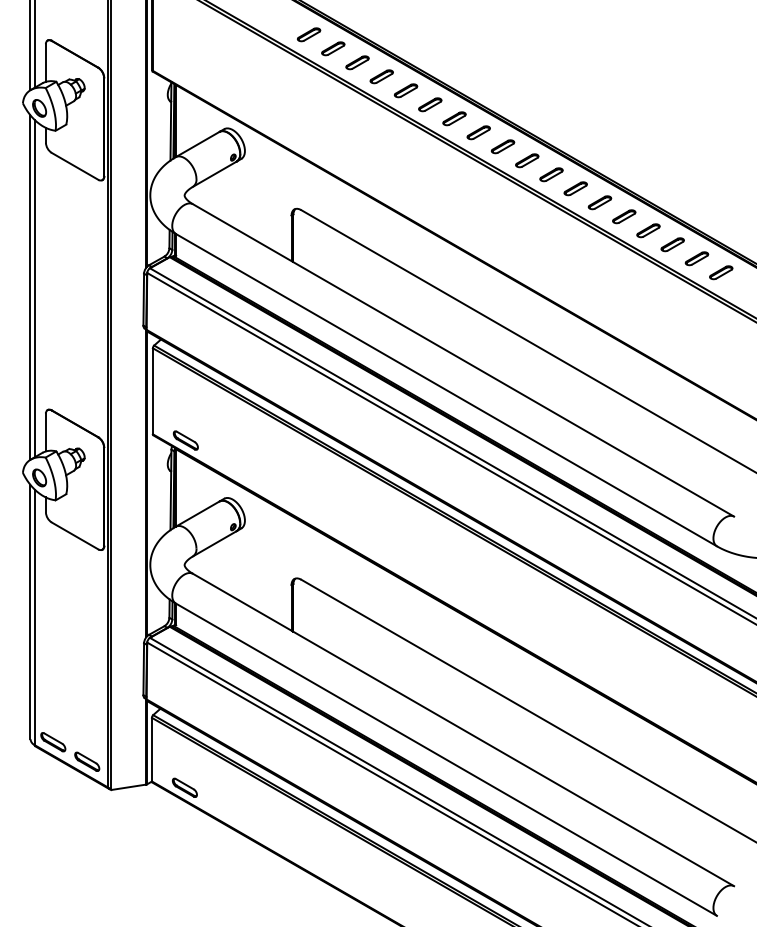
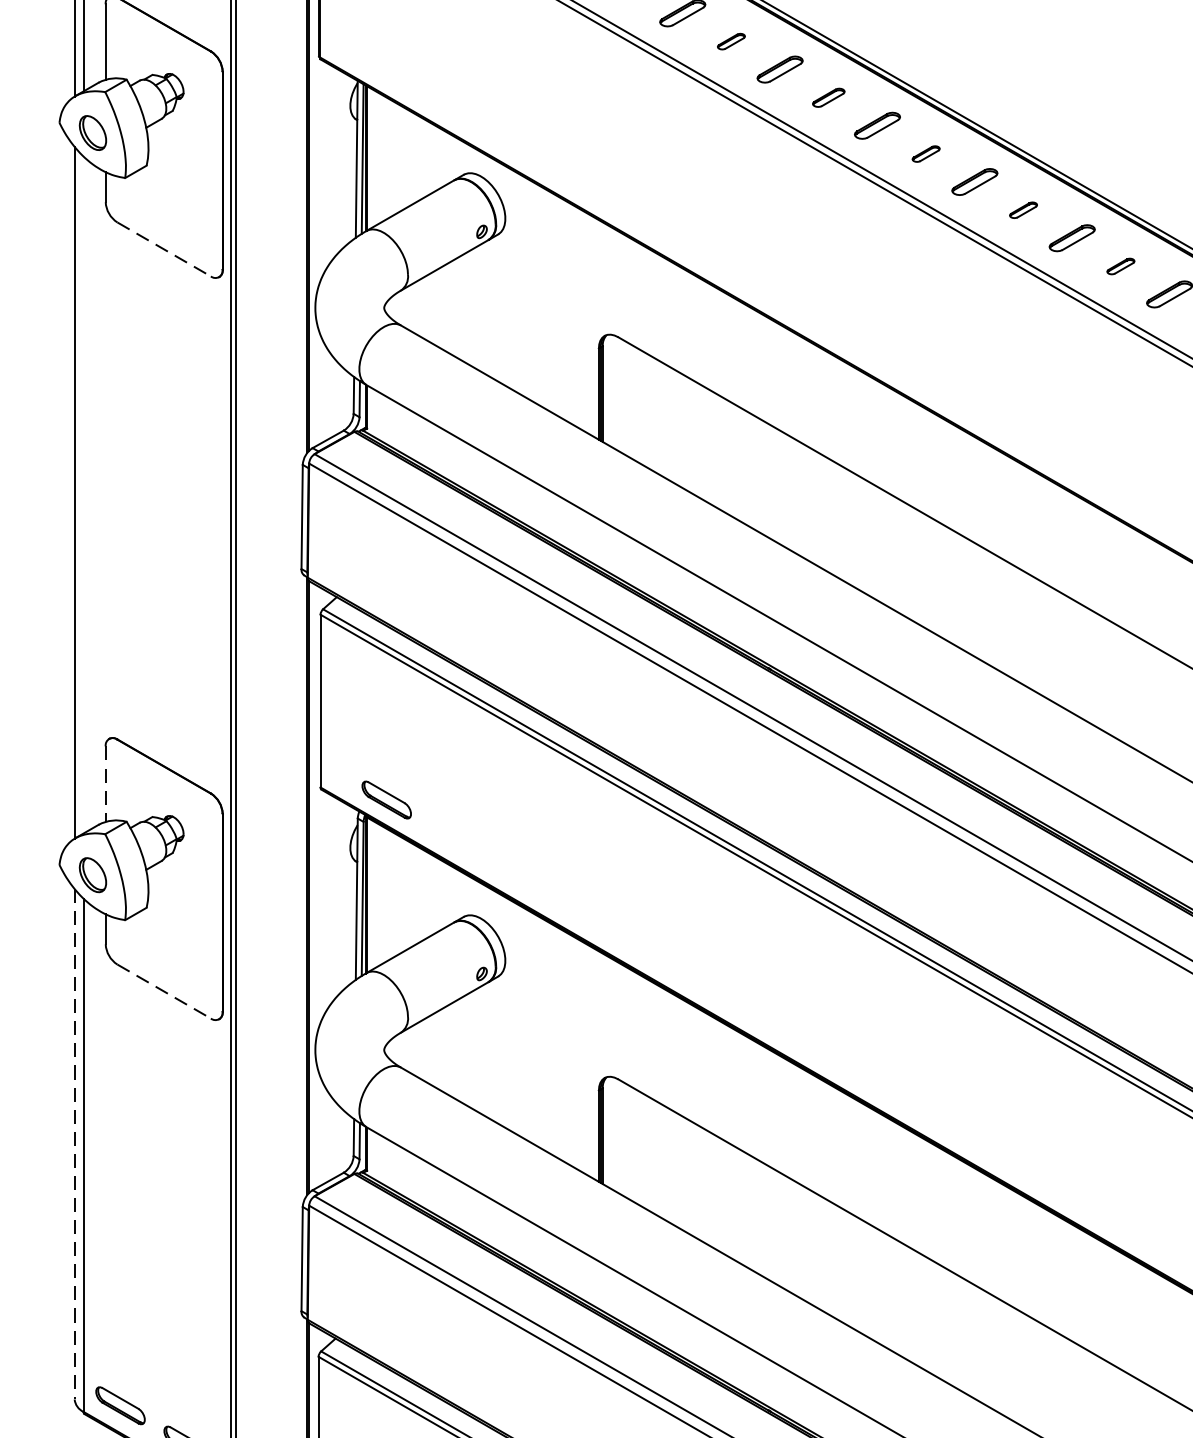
part: (357, 62) -> (731, 40), size x0.6
part: (405, 90) -> (827, 97), size x0.7
part: (454, 118) -> (926, 153), size x0.6
part: (502, 146) -> (1022, 209), size x0.6
line: (75, 166) -> (165, 249), solid -> dashed
part: (551, 174) -> (1120, 265), size x0.6
line: (34, 288) -> (82, 494), removed
line: (45, 432) -> (104, 783), solid -> dashed
line: (75, 535) -> (165, 990), solid -> dashed
line: (30, 612) -> (74, 1145), solid -> dashed

